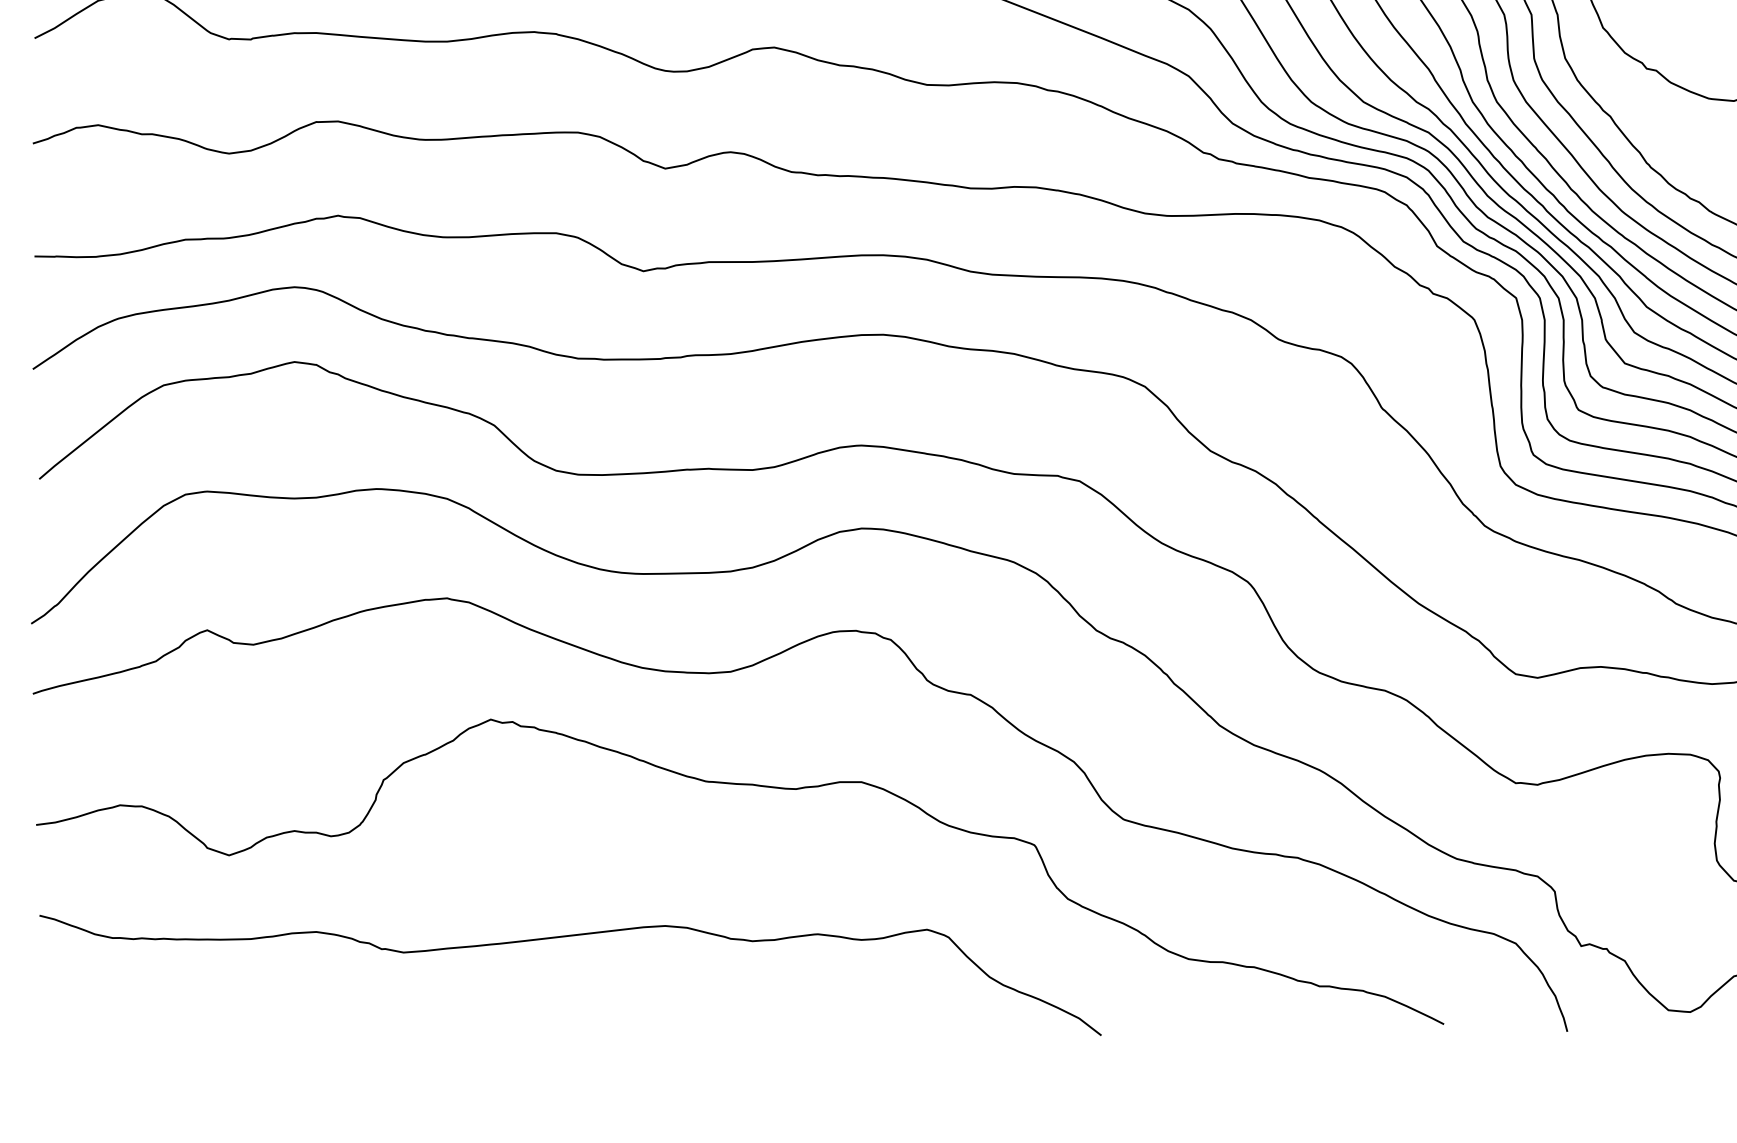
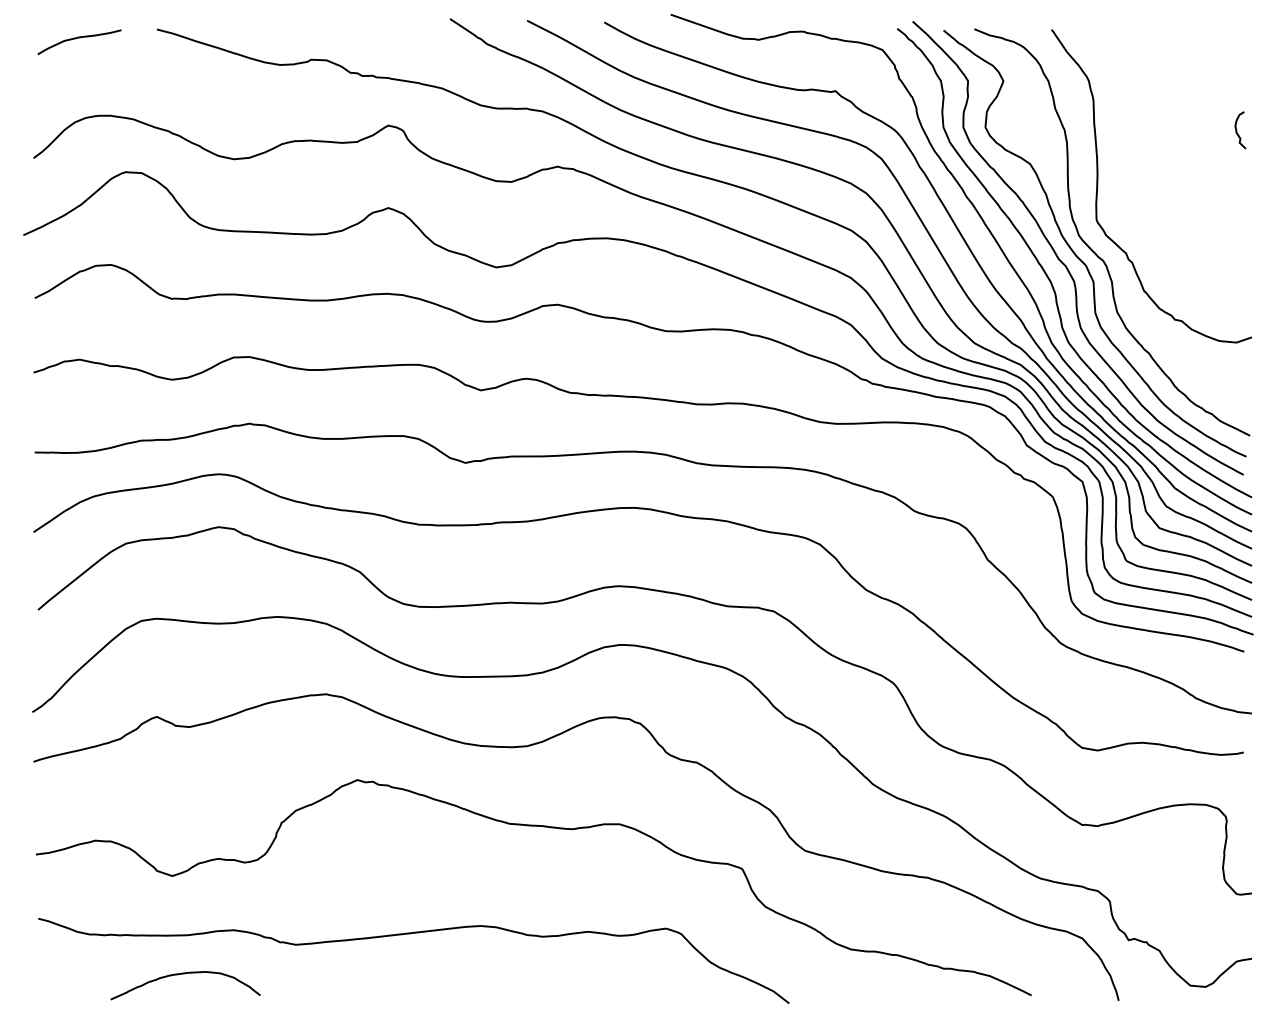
curve: (247, 994) -> (185, 974), added

